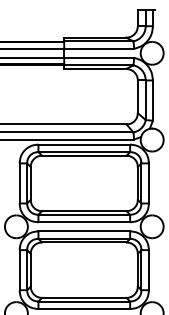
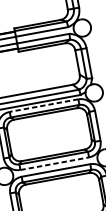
line: (84, 144) -> (44, 105), solid -> dashed
line: (84, 222) -> (54, 163), solid -> dashed

